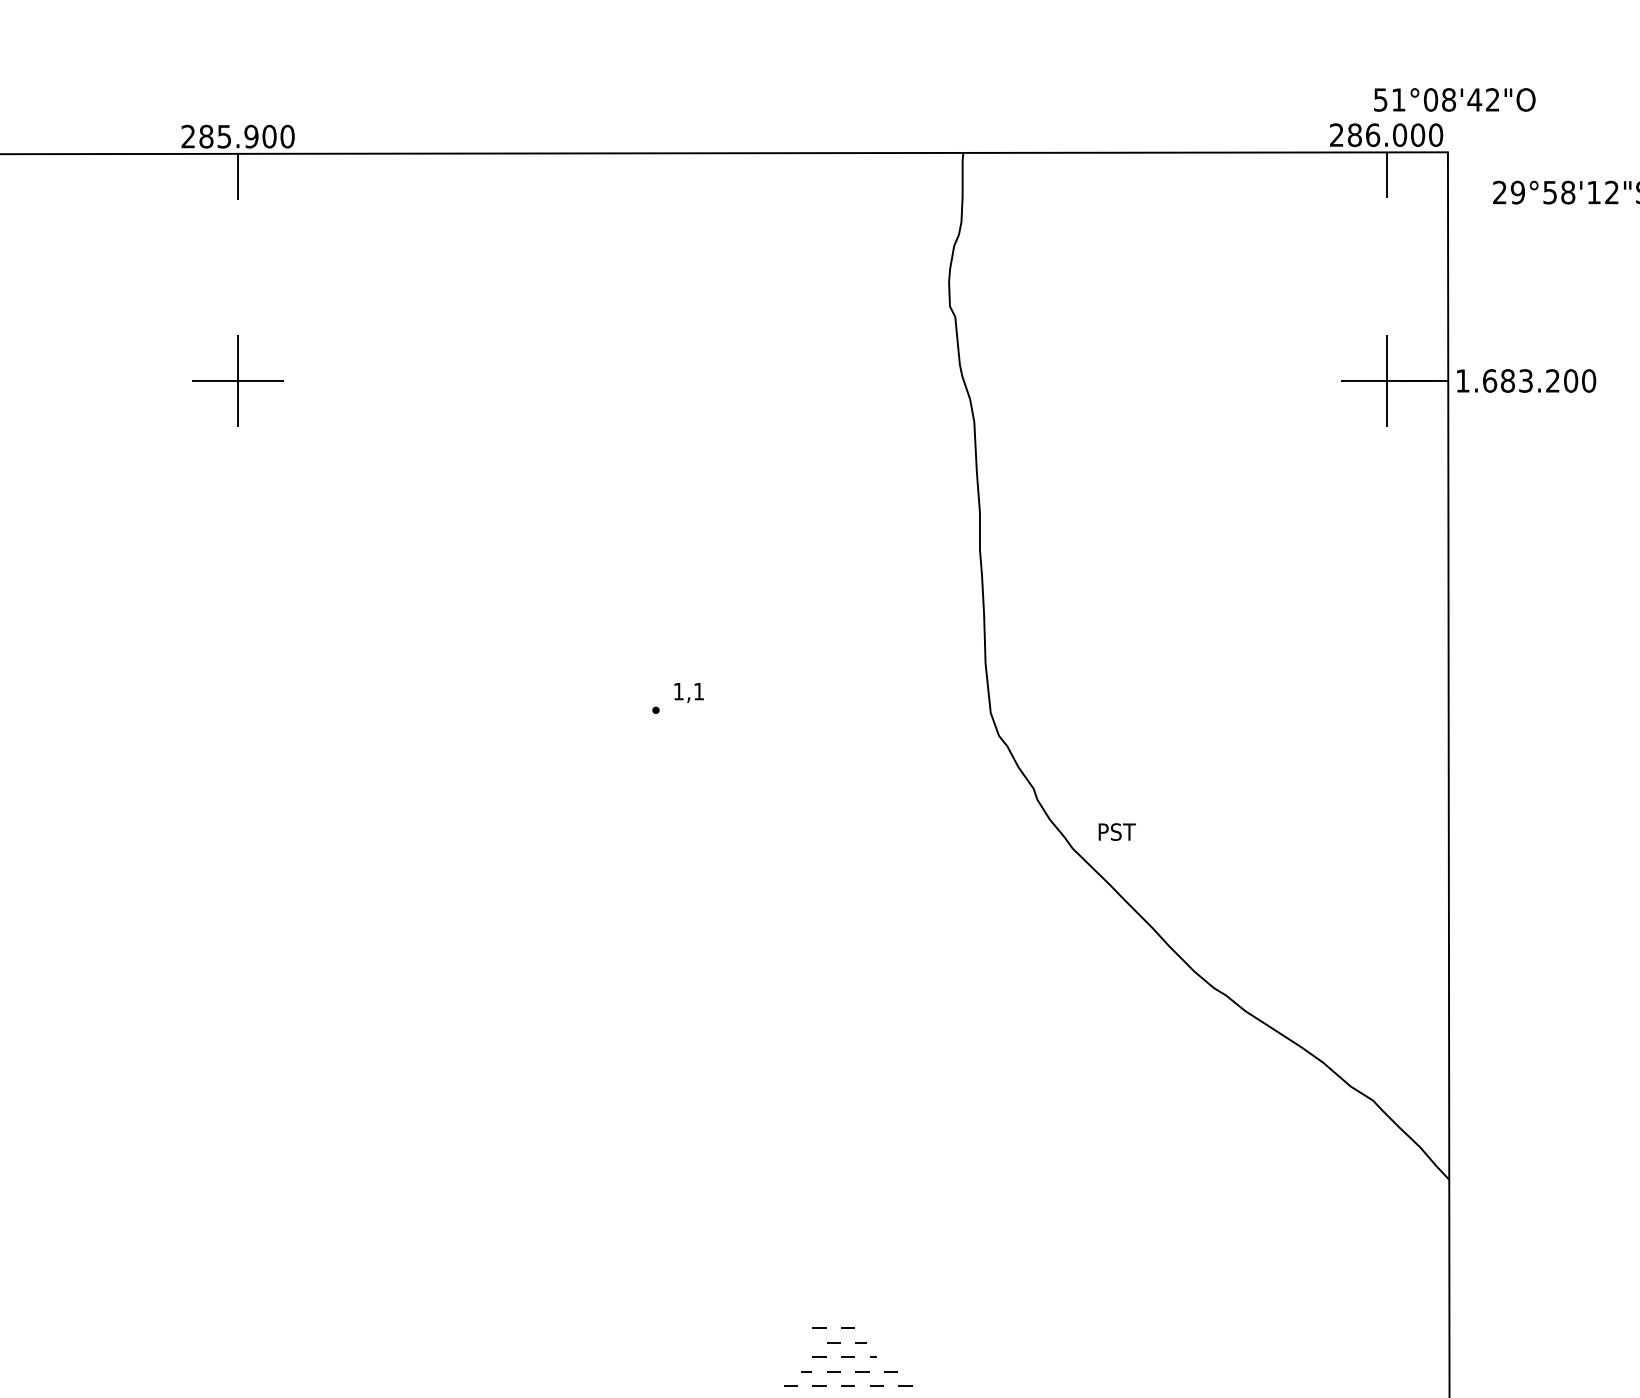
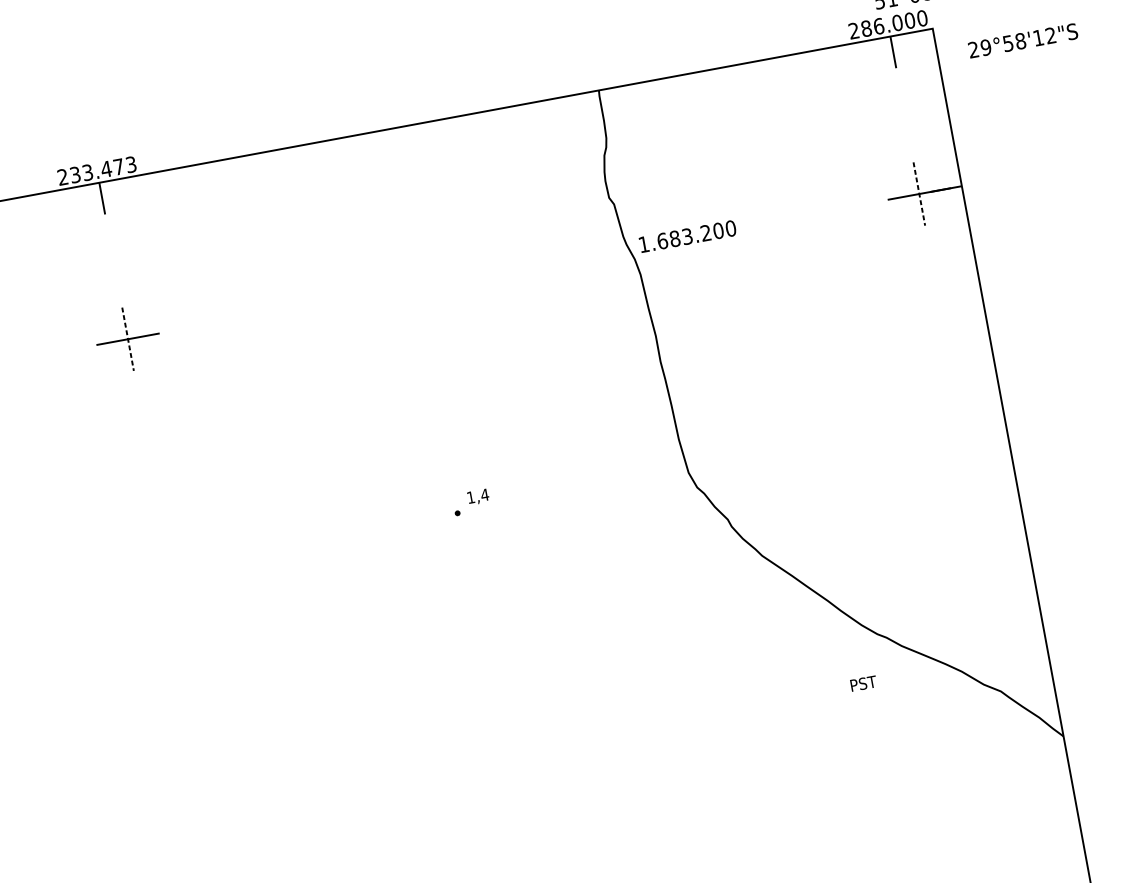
text: (246, 136) -> (102, 169), 285.900 -> 233.473
line: (238, 380) -> (128, 338), solid -> dashed
line: (1386, 380) -> (919, 193), solid -> dashed
text: (1526, 380) -> (687, 236), moved
text: (698, 691) -> (484, 494), 1,1 -> 1,4
text: (1116, 831) -> (863, 683), moved

